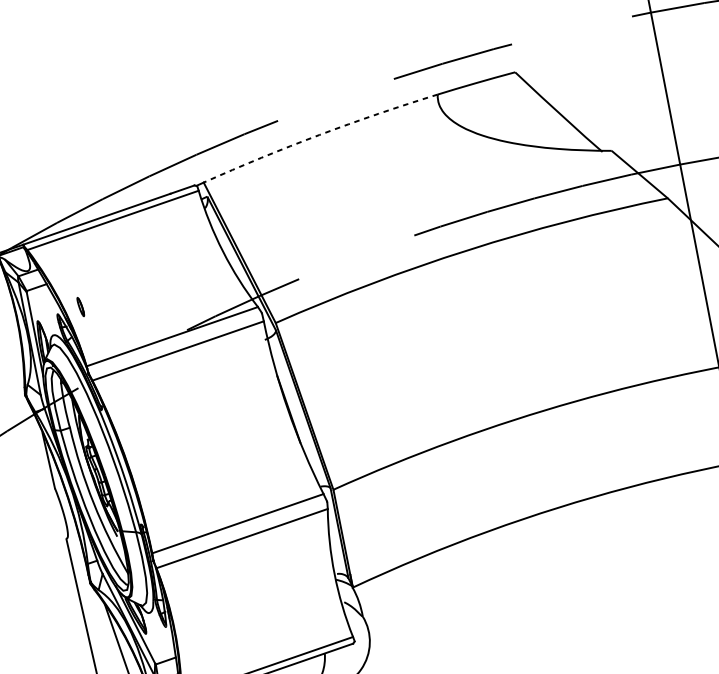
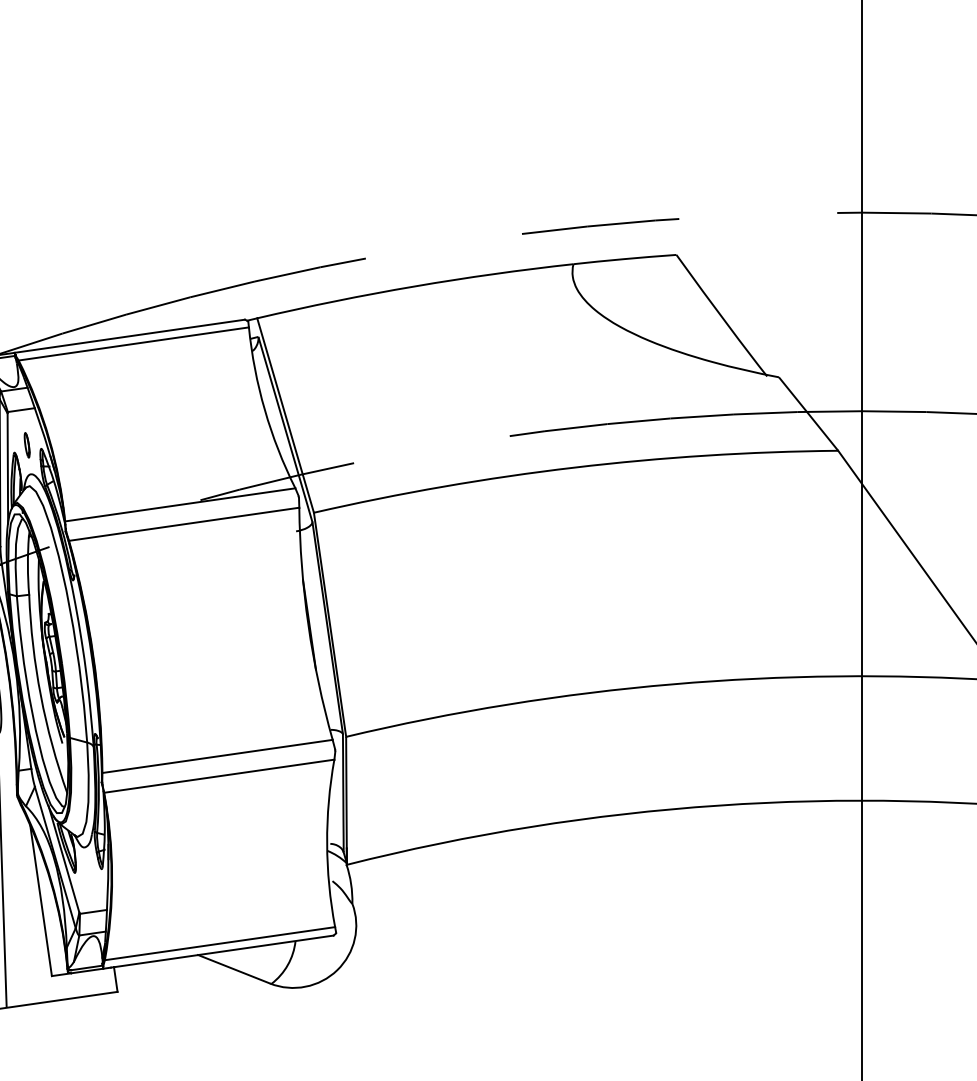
arc: (319, 135) -> (414, 286), dashed -> solid
part: (80, 307) -> (26, 445), moved

